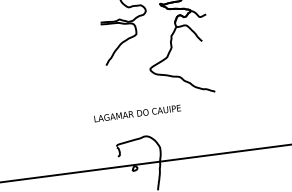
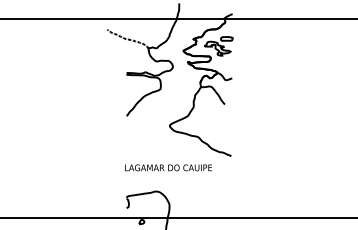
text: (137, 113) -> (168, 167), moved

